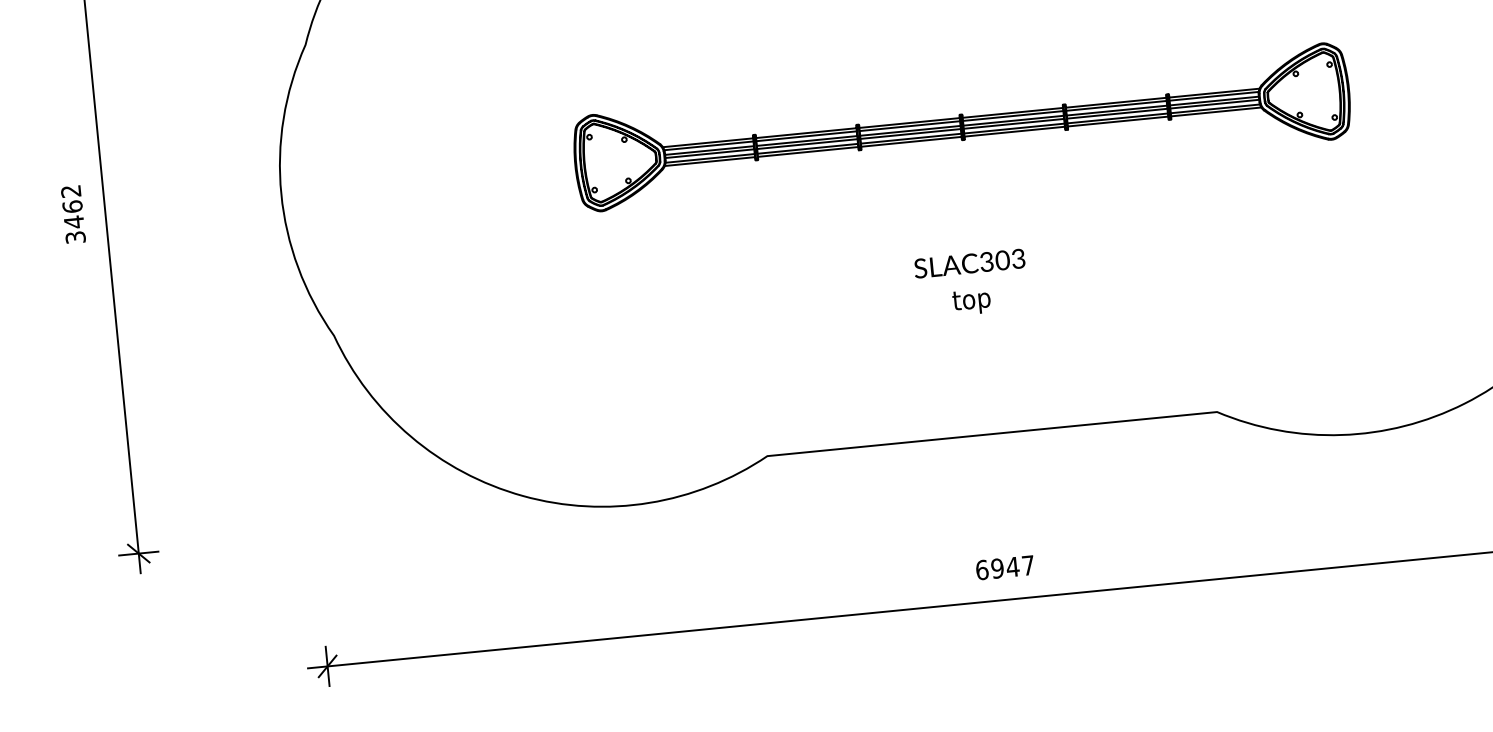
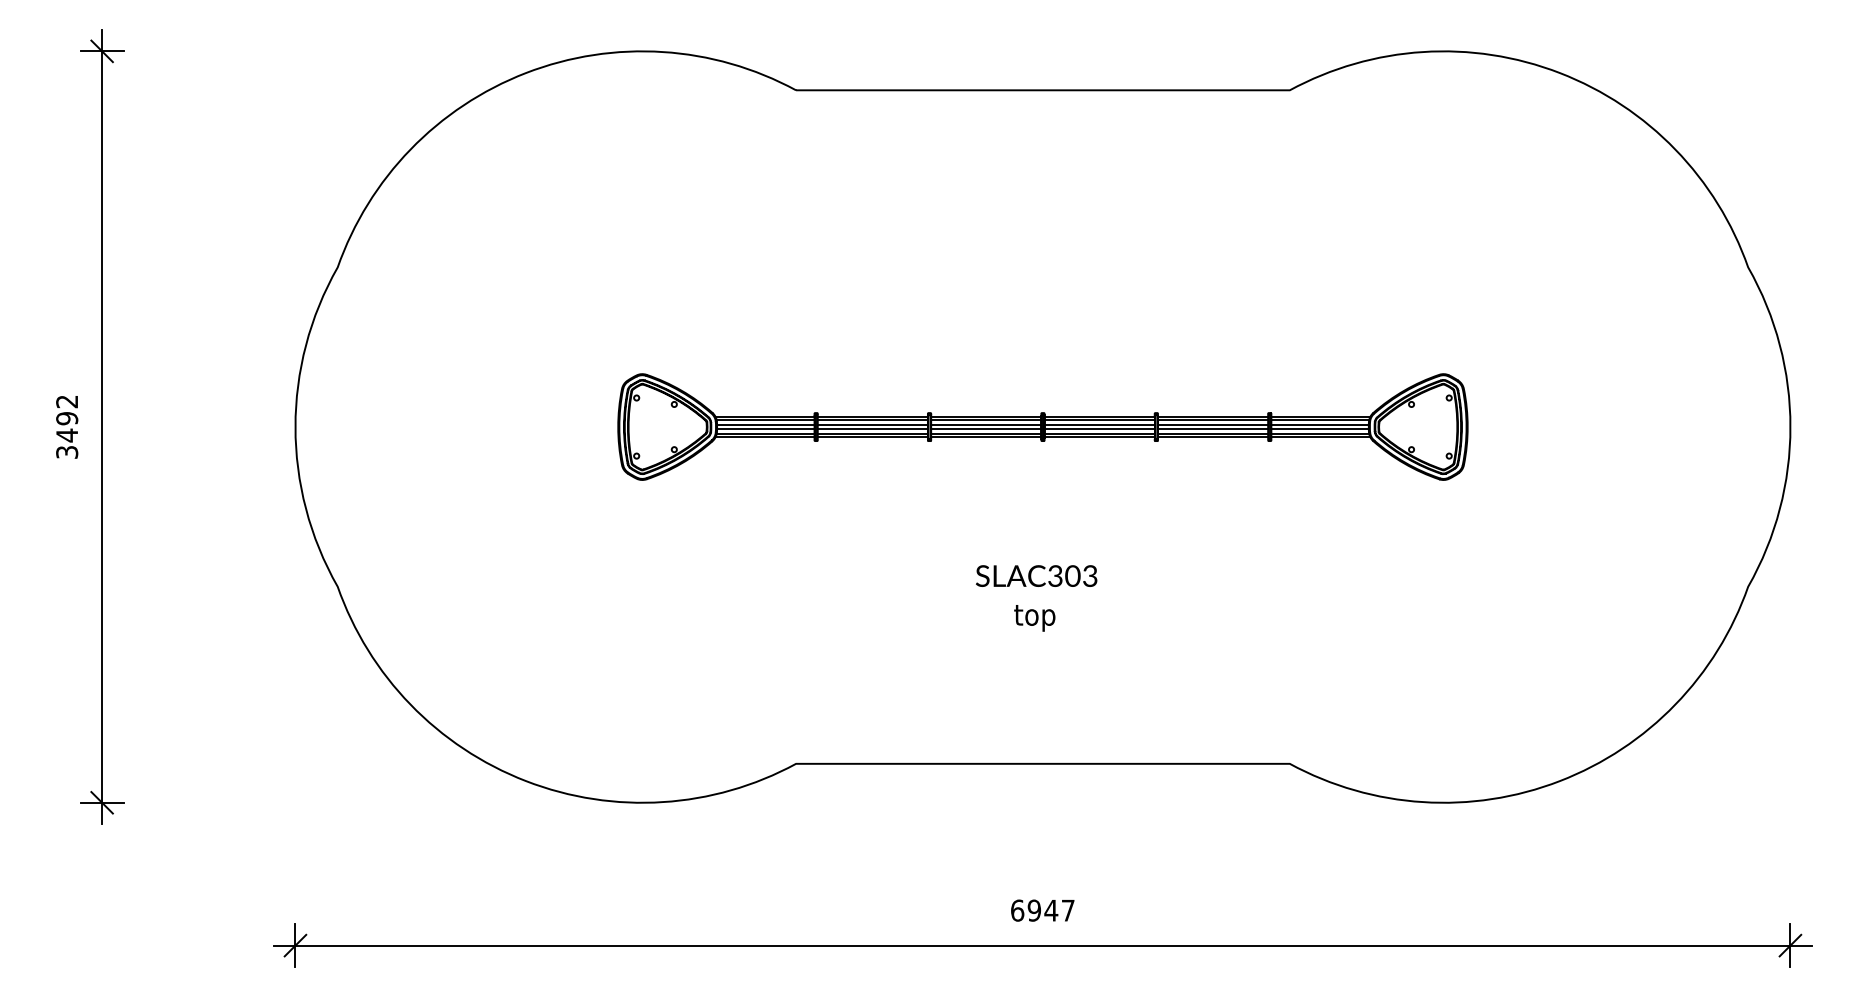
text: (72, 206) -> (67, 418), 3462 -> 3492

